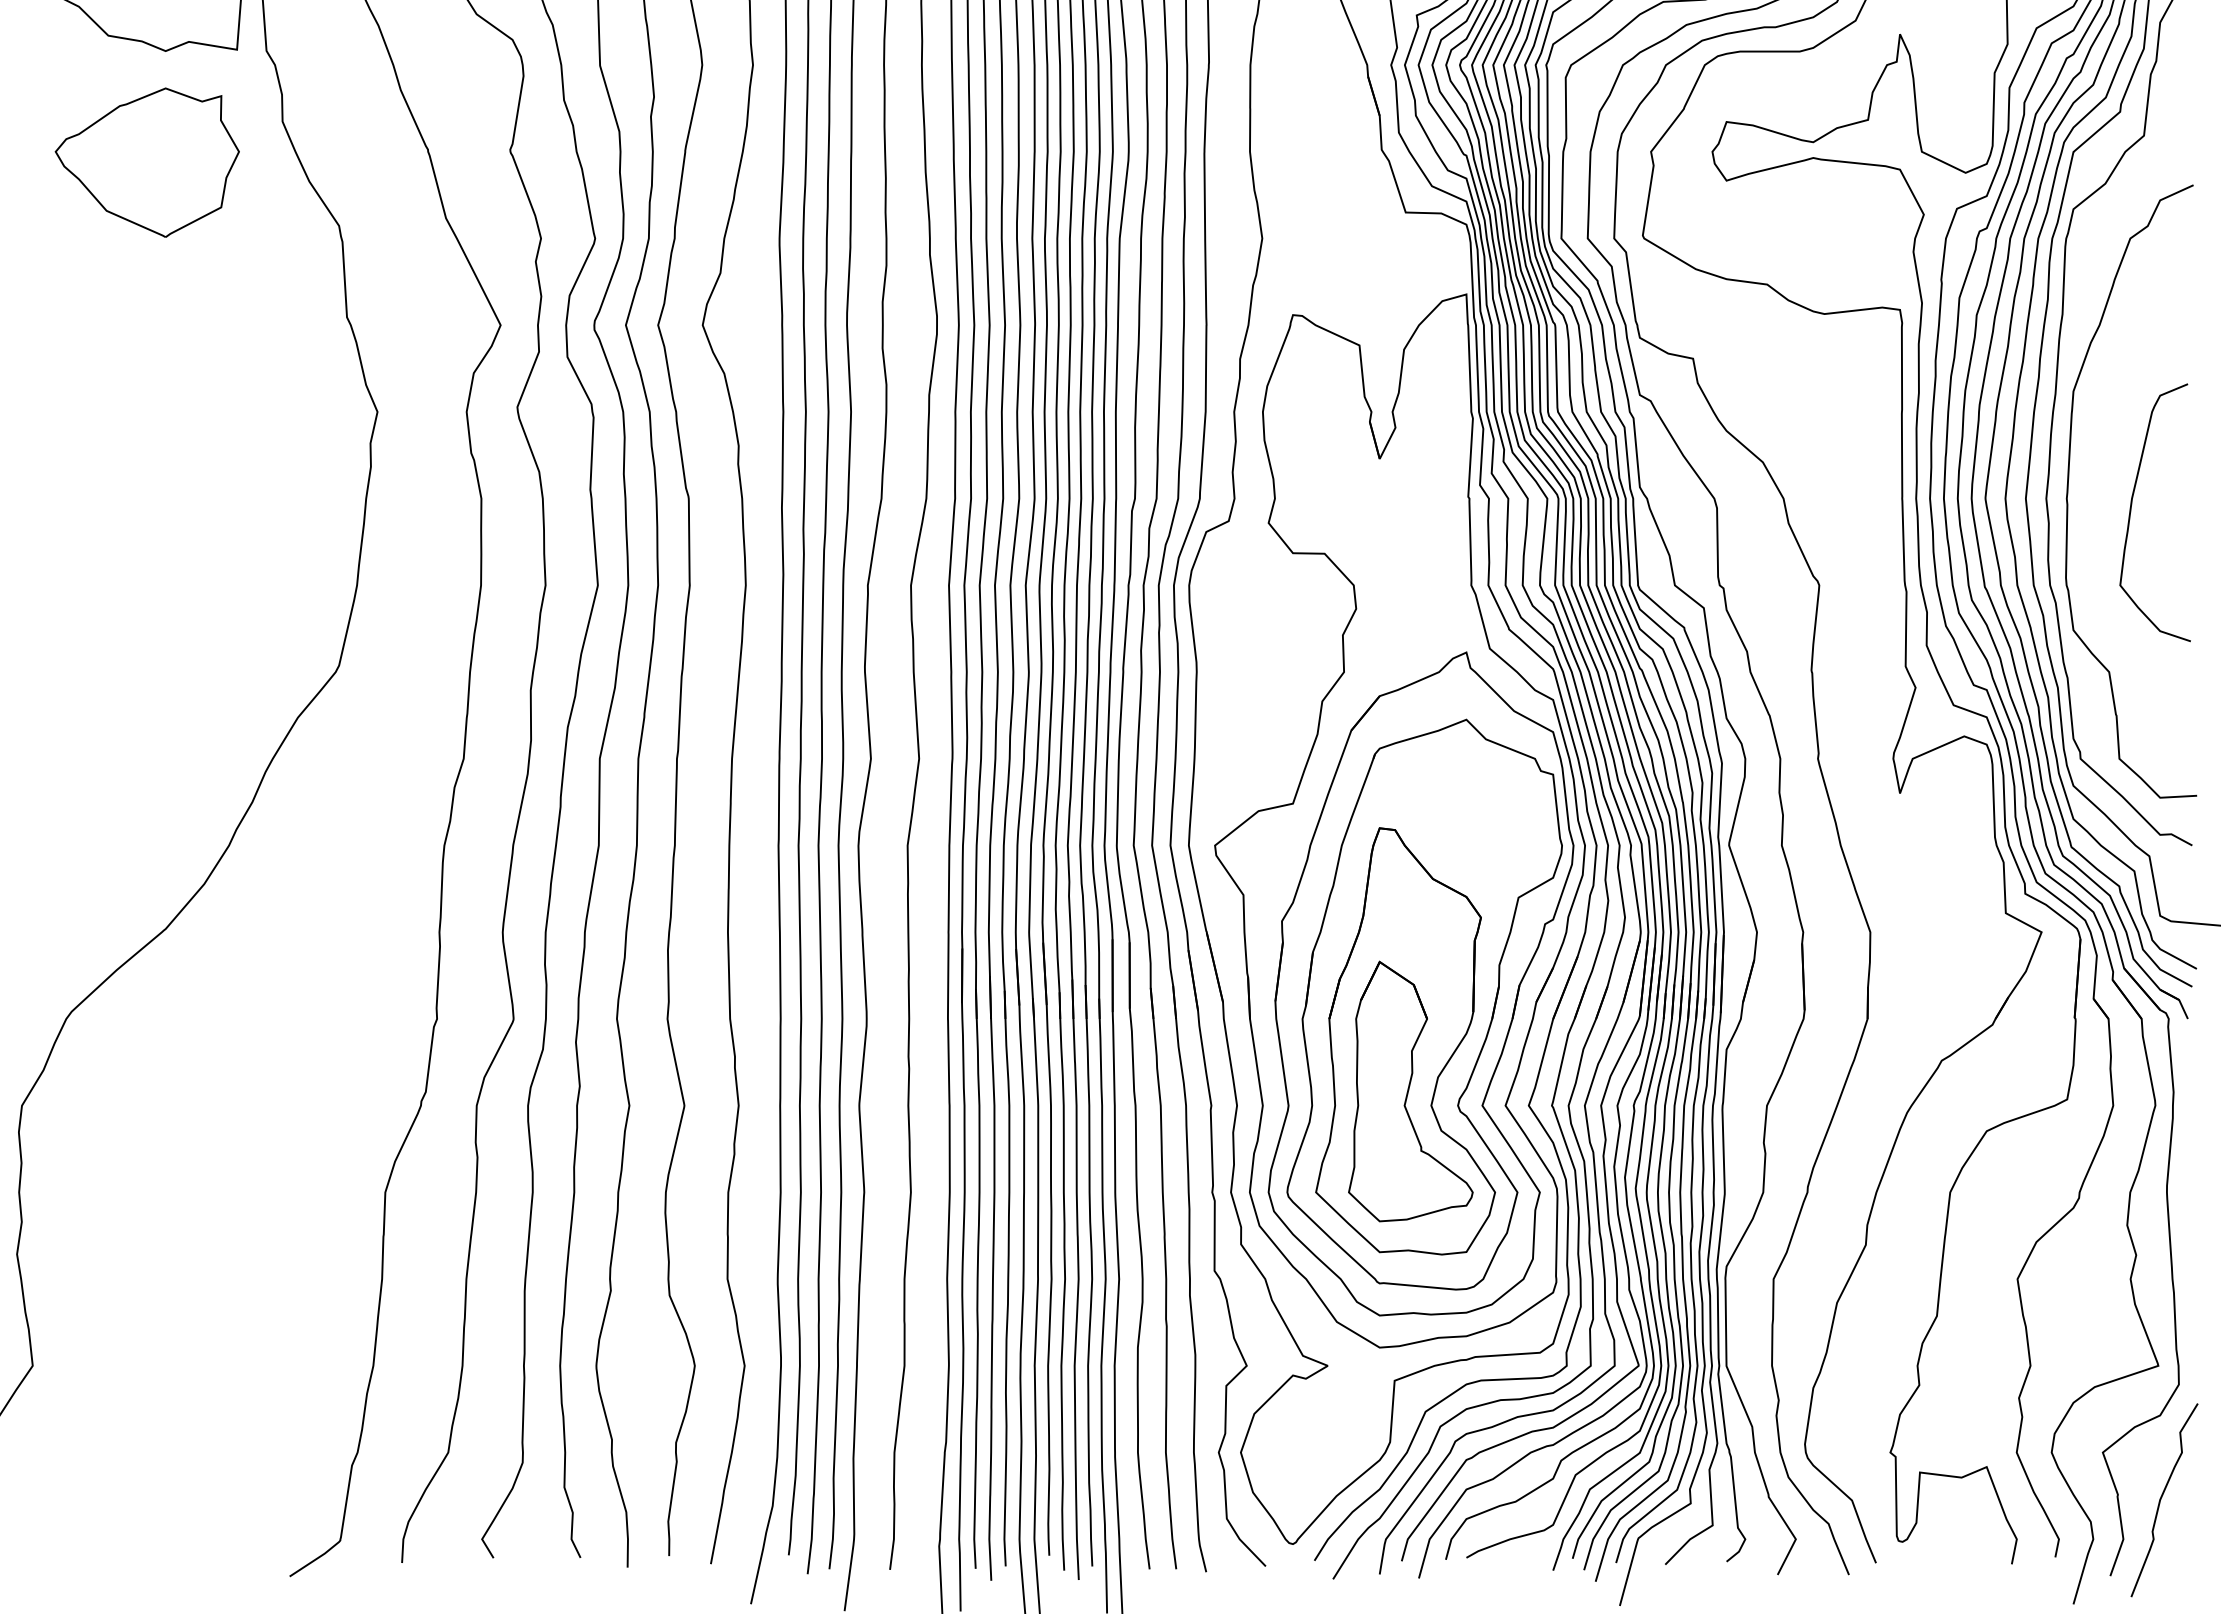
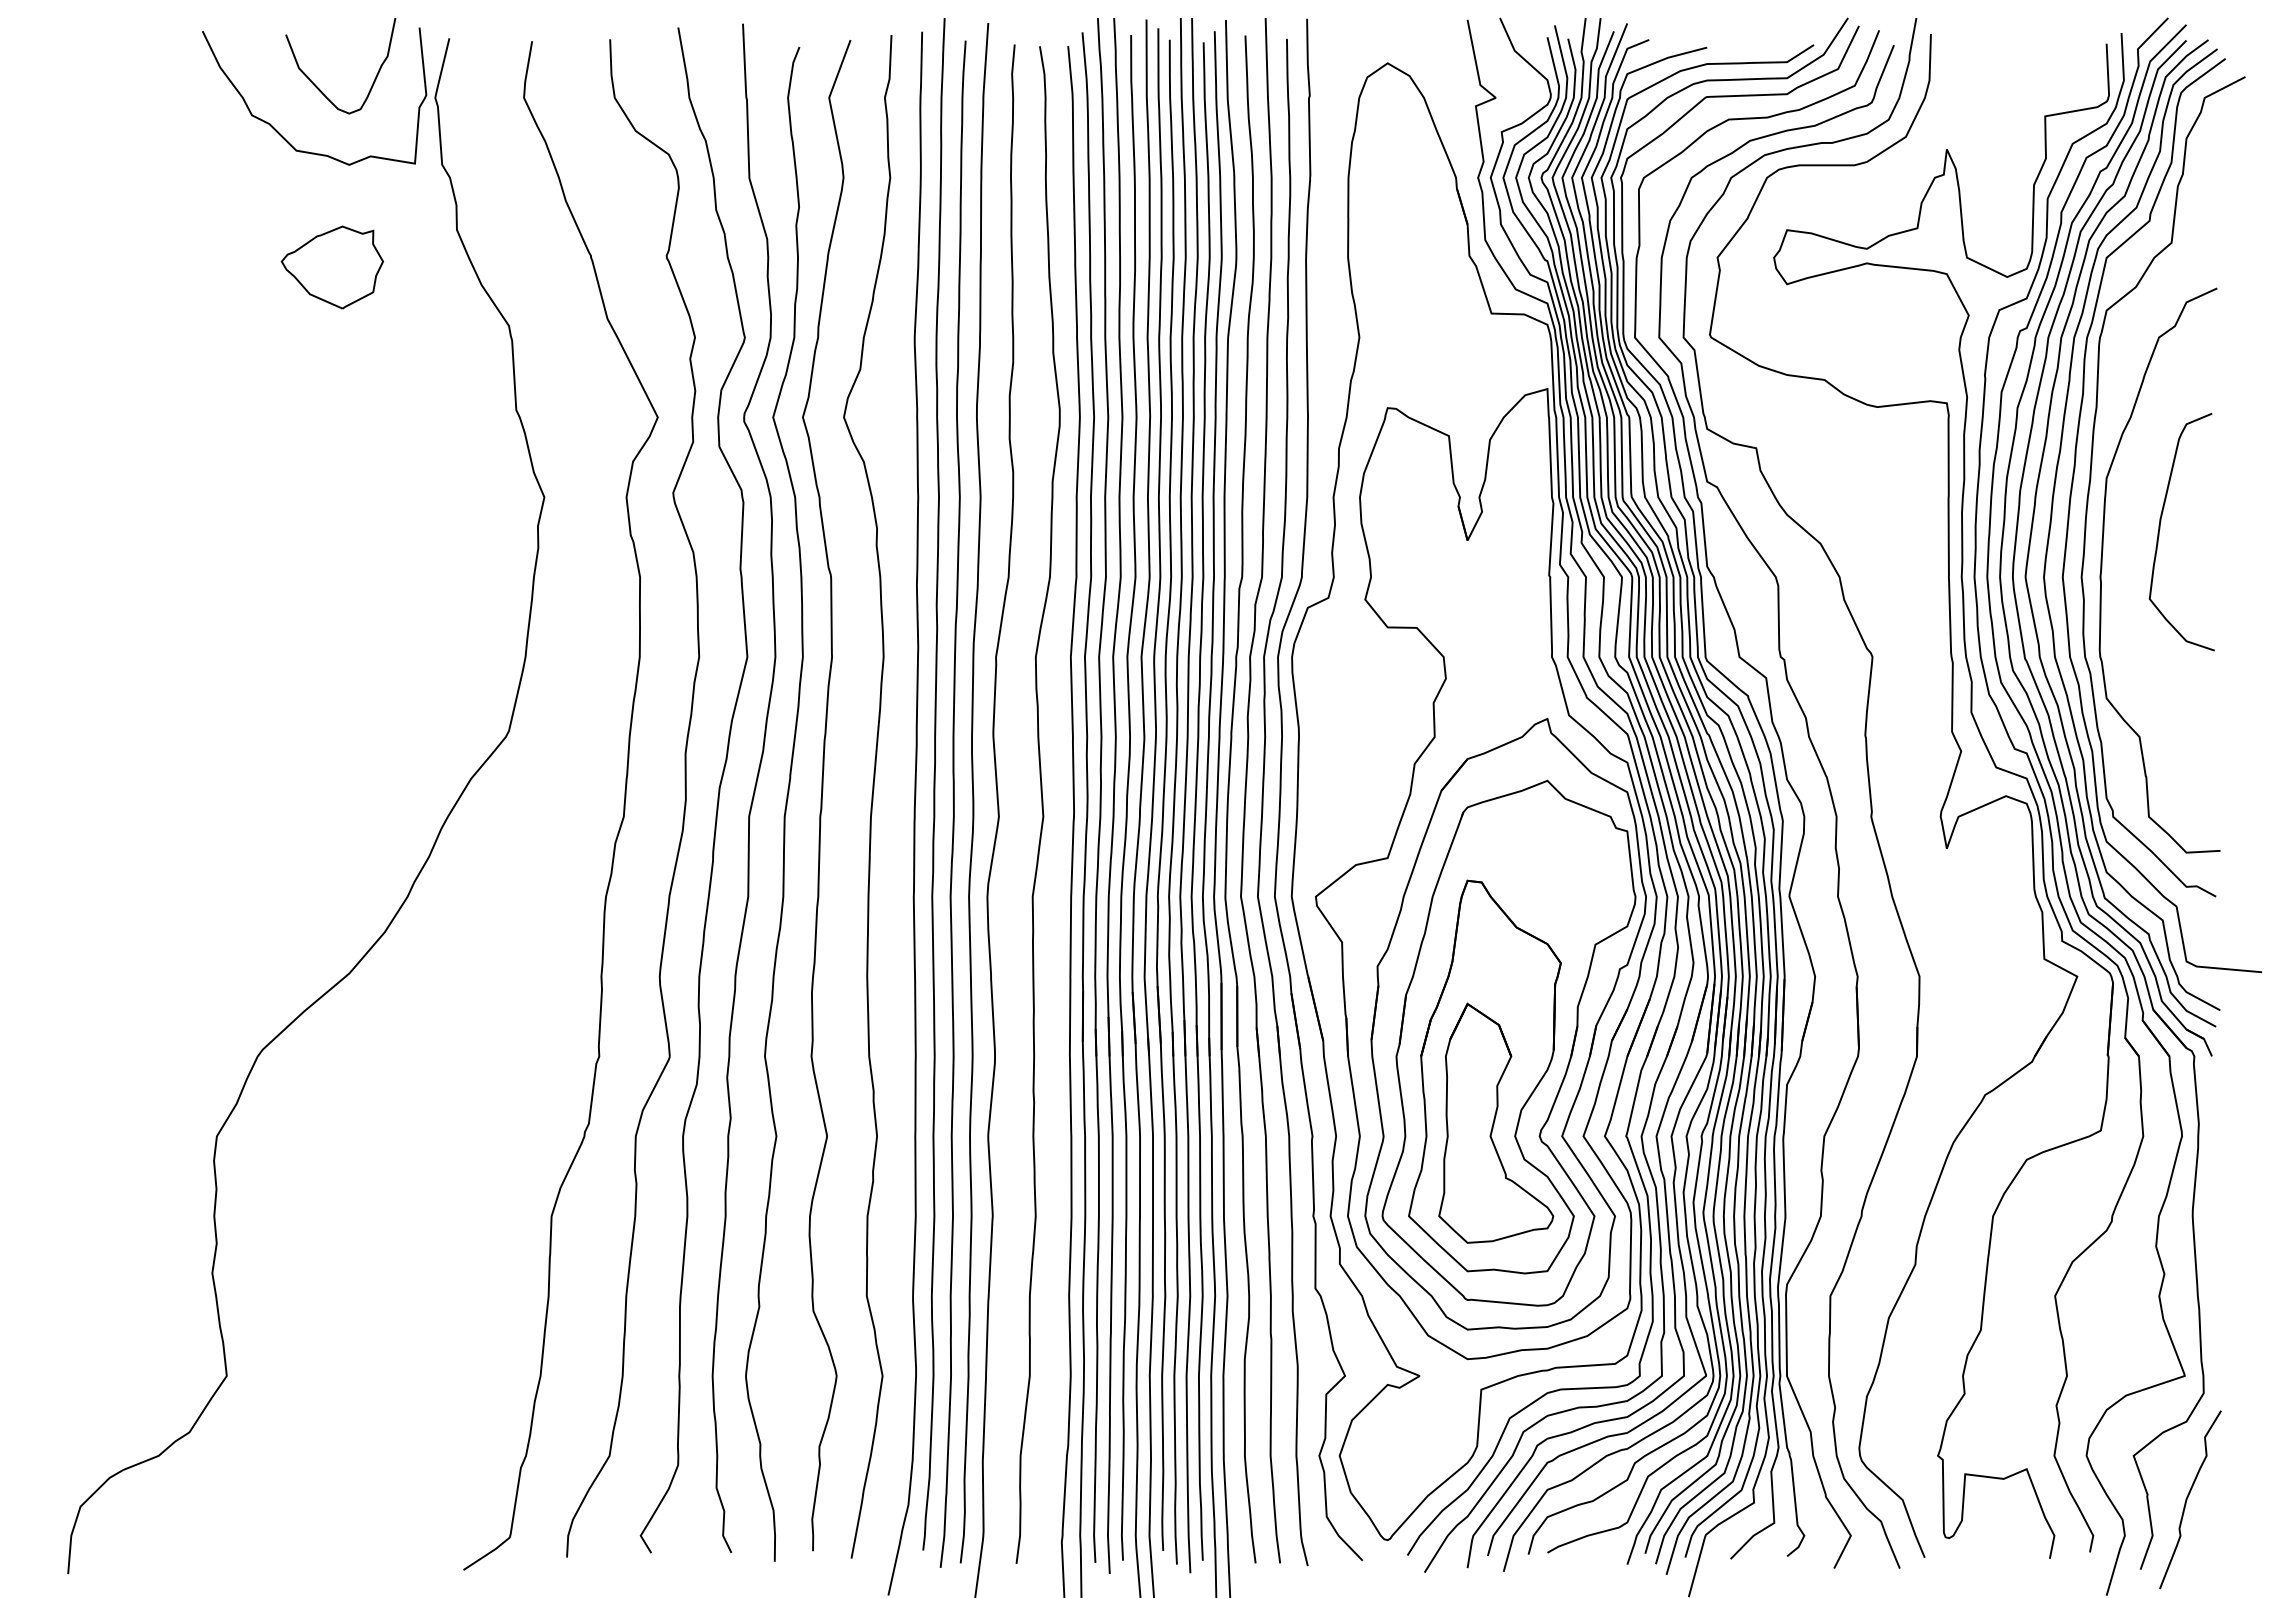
part: (147, 162) -> (332, 267), size x0.6
curve: (2131, 509) -> (2160, 529), moved

